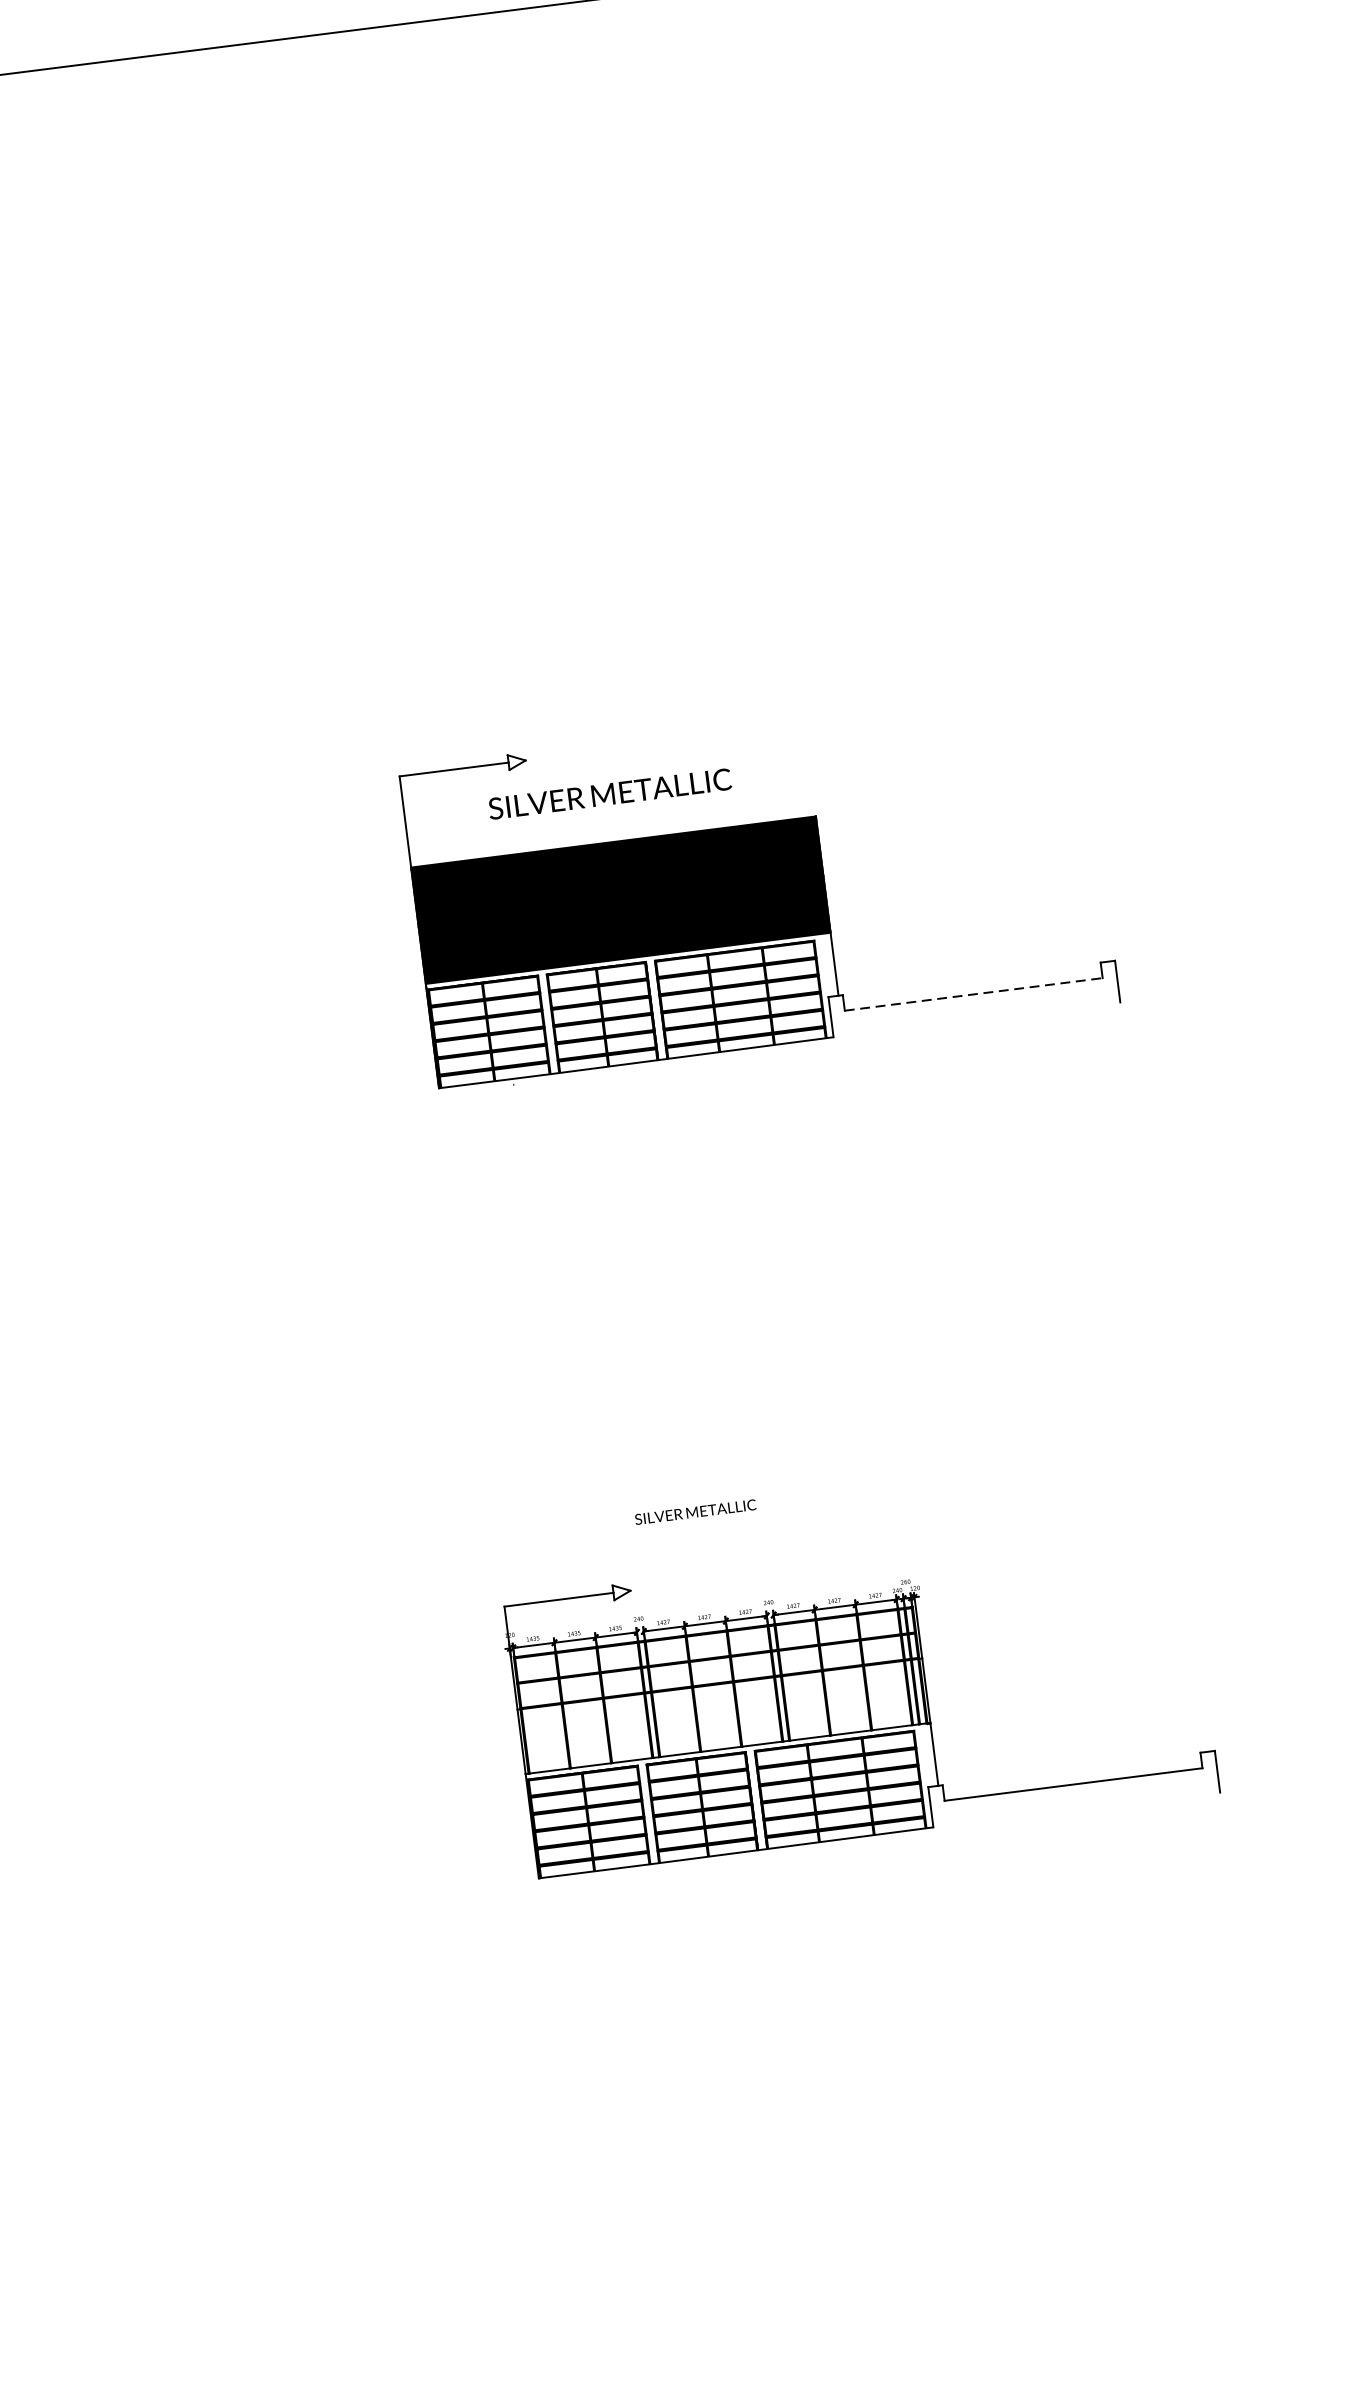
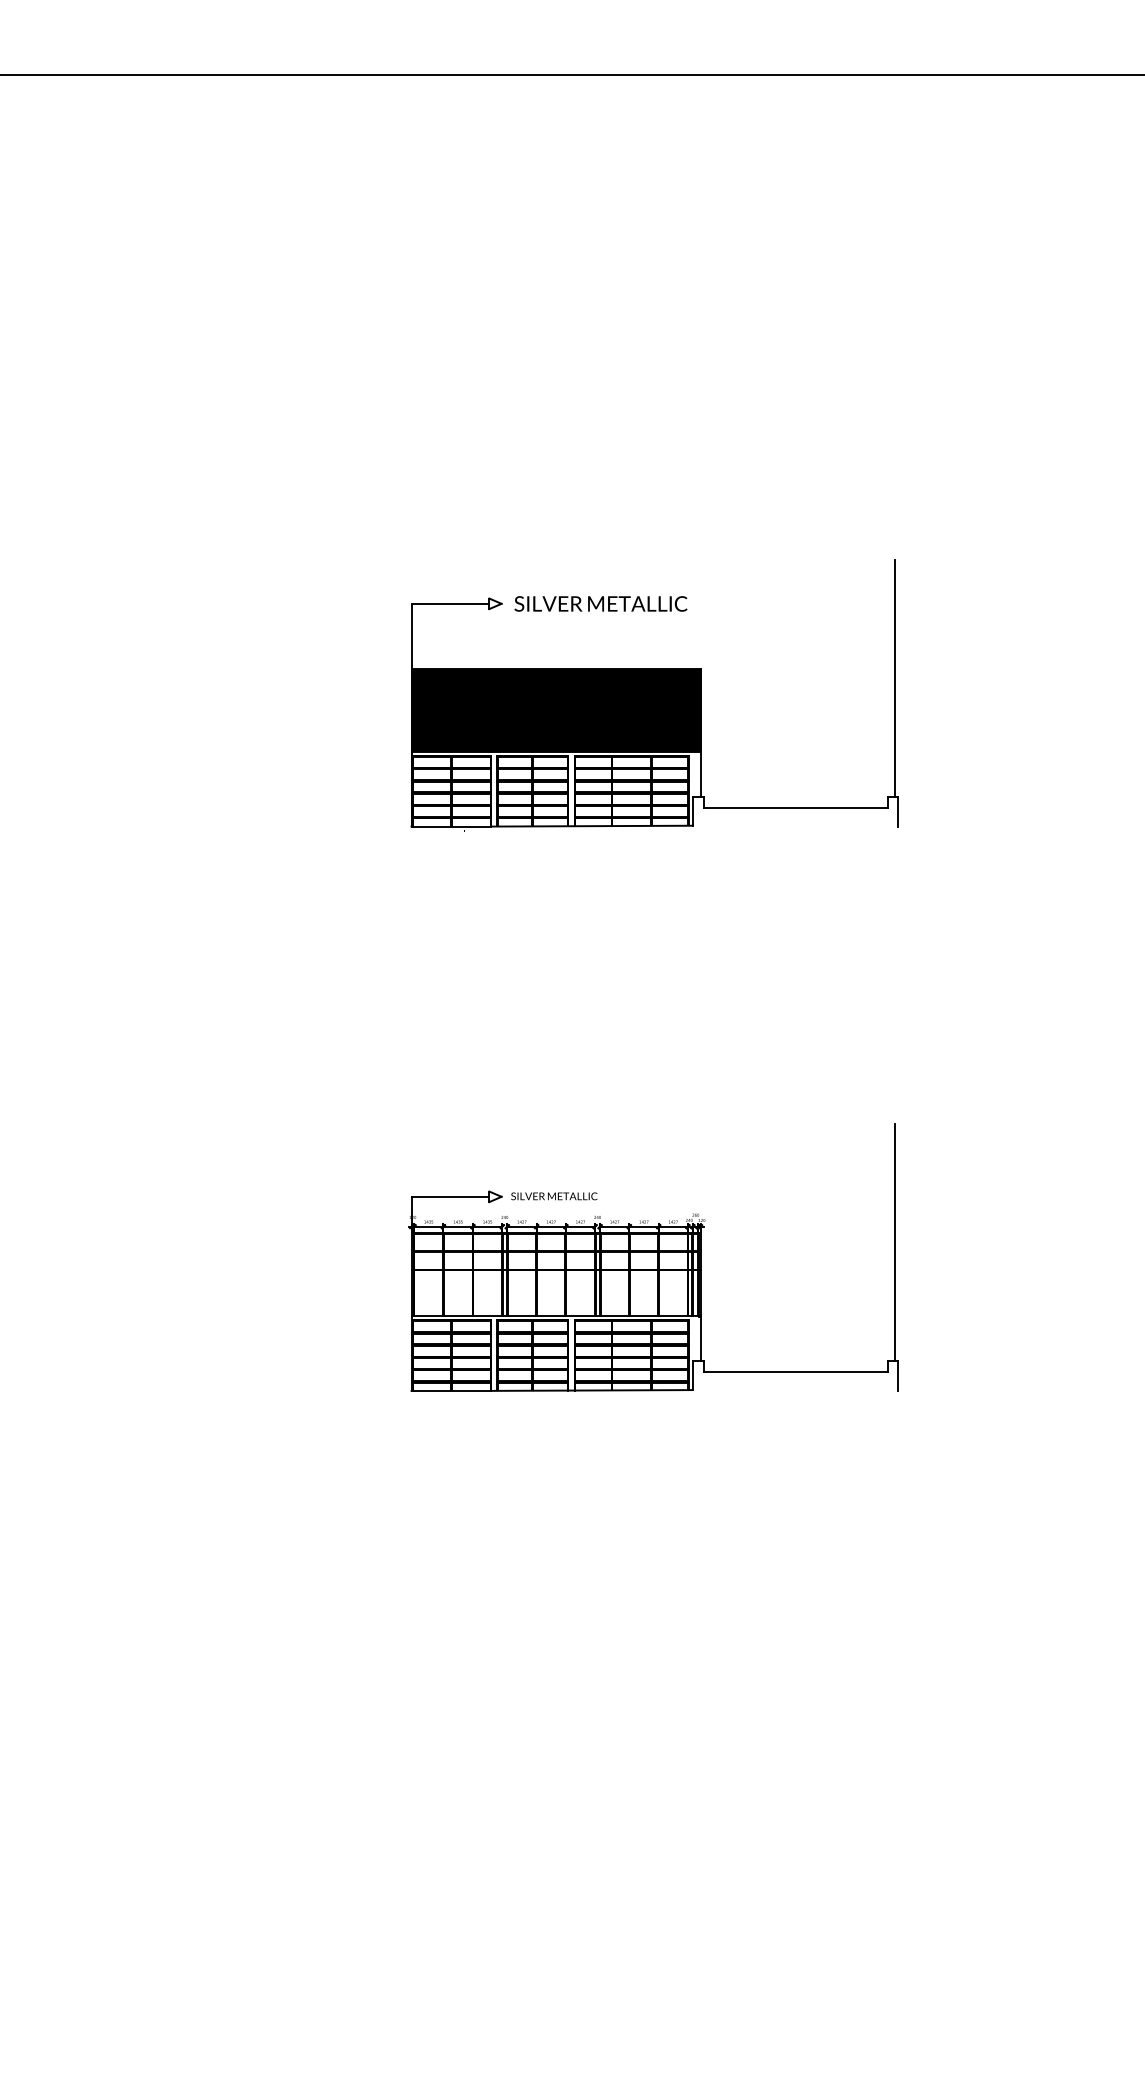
text: (609, 793) -> (600, 603), moved
line: (1088, 795) -> (894, 678), added
line: (974, 994) -> (796, 808), dashed -> solid
text: (695, 1512) -> (554, 1196), moved
line: (1188, 1585) -> (894, 1242), added

